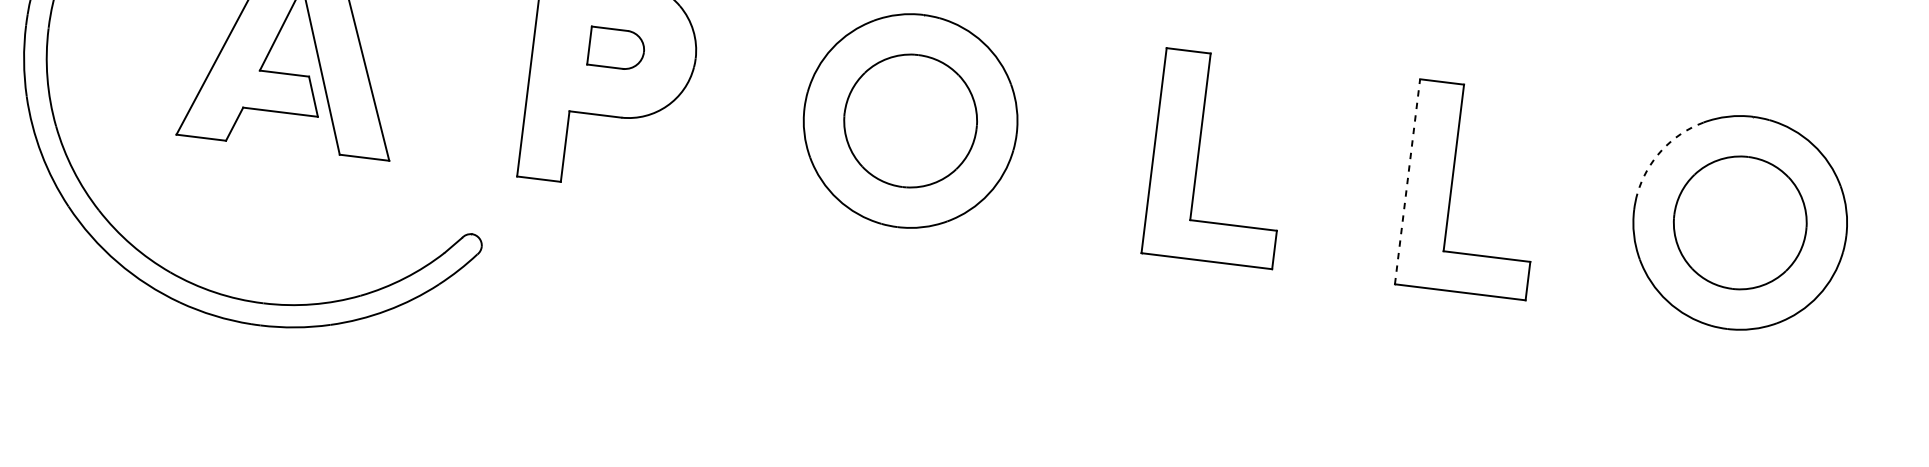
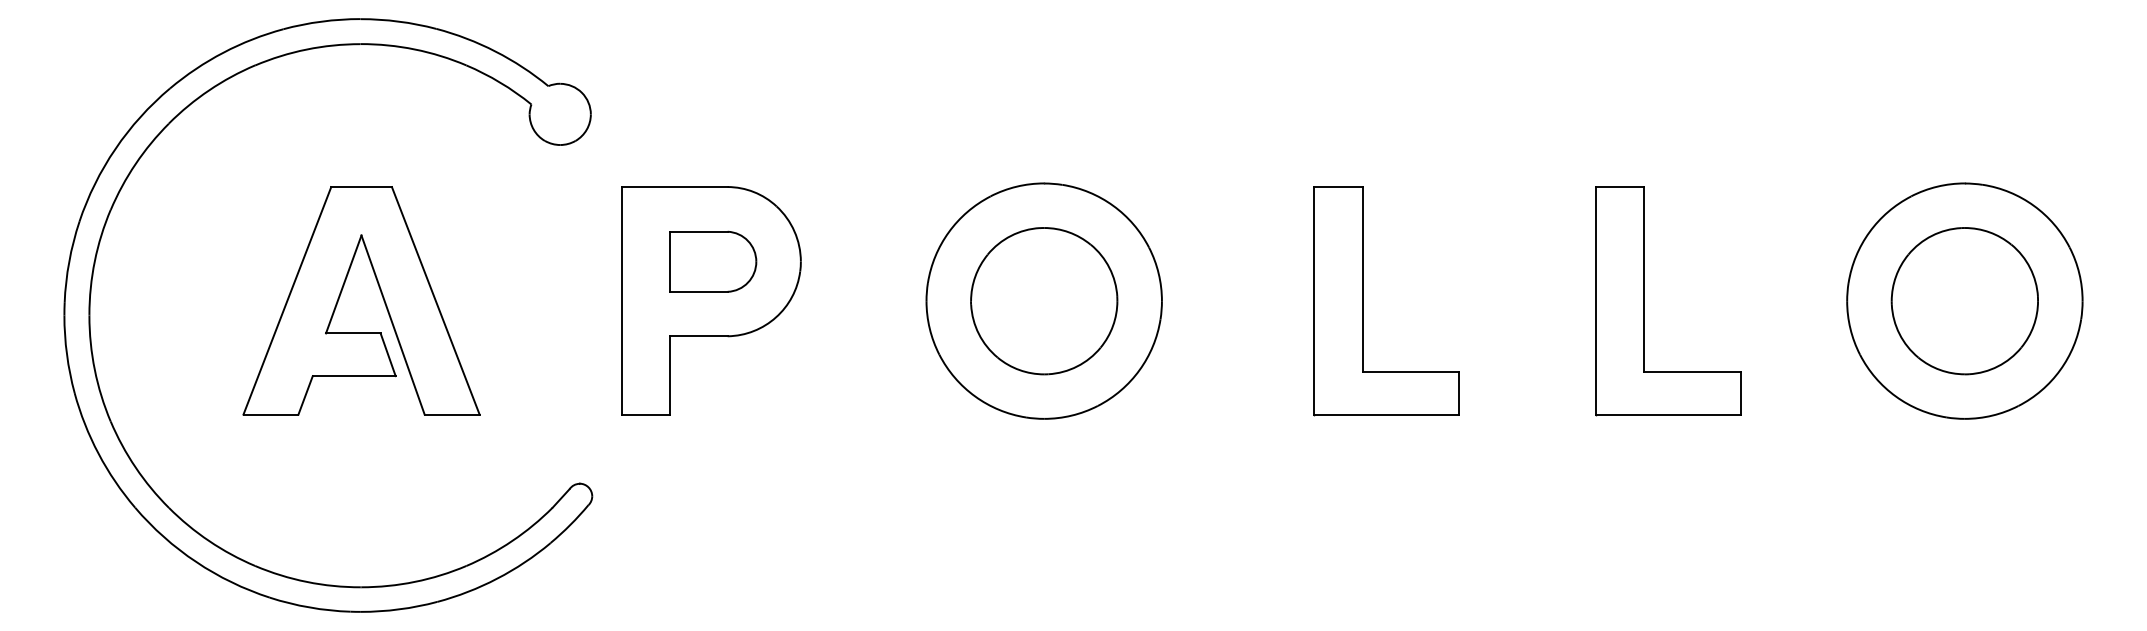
part: (616, 48) -> (713, 261), size x1.43
arc: (1661, 150) -> (1869, 232), dashed -> solid
line: (1407, 181) -> (1595, 300), dashed -> solid

